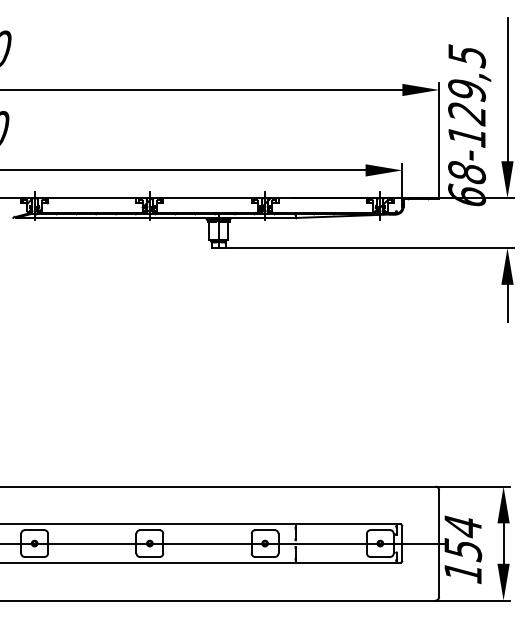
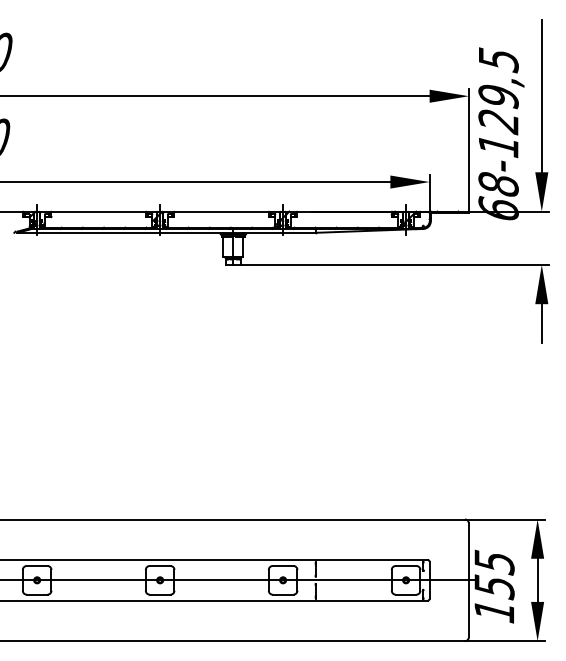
text: (463, 526) -> (494, 562), 154 -> 155

